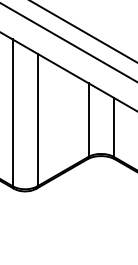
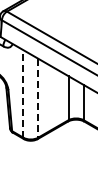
line: (12, 112) -> (23, 93), solid -> dashed
line: (38, 120) -> (38, 98), solid -> dashed

